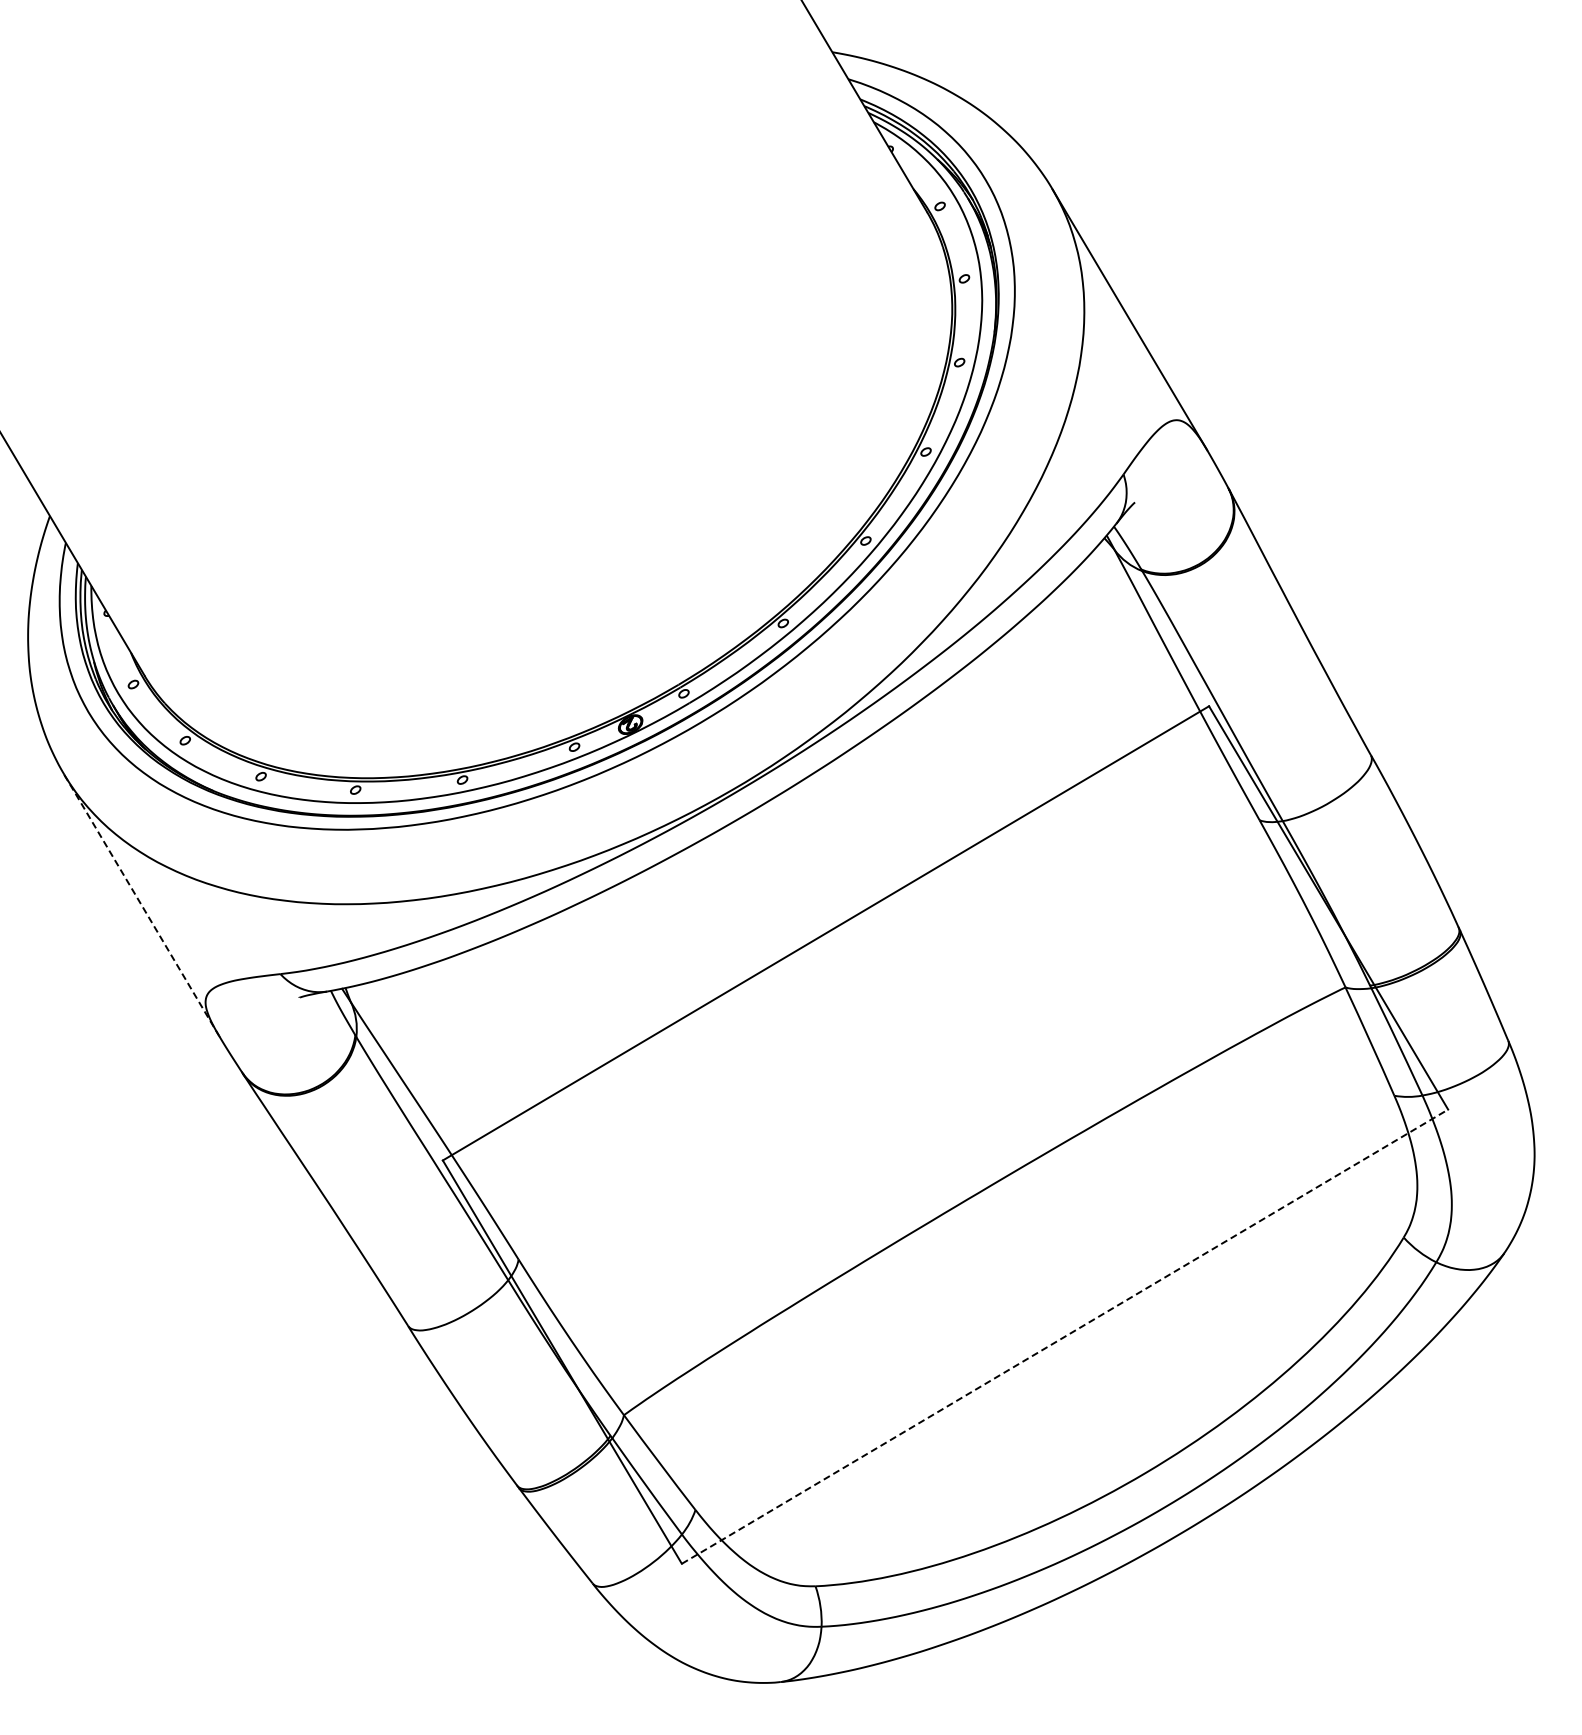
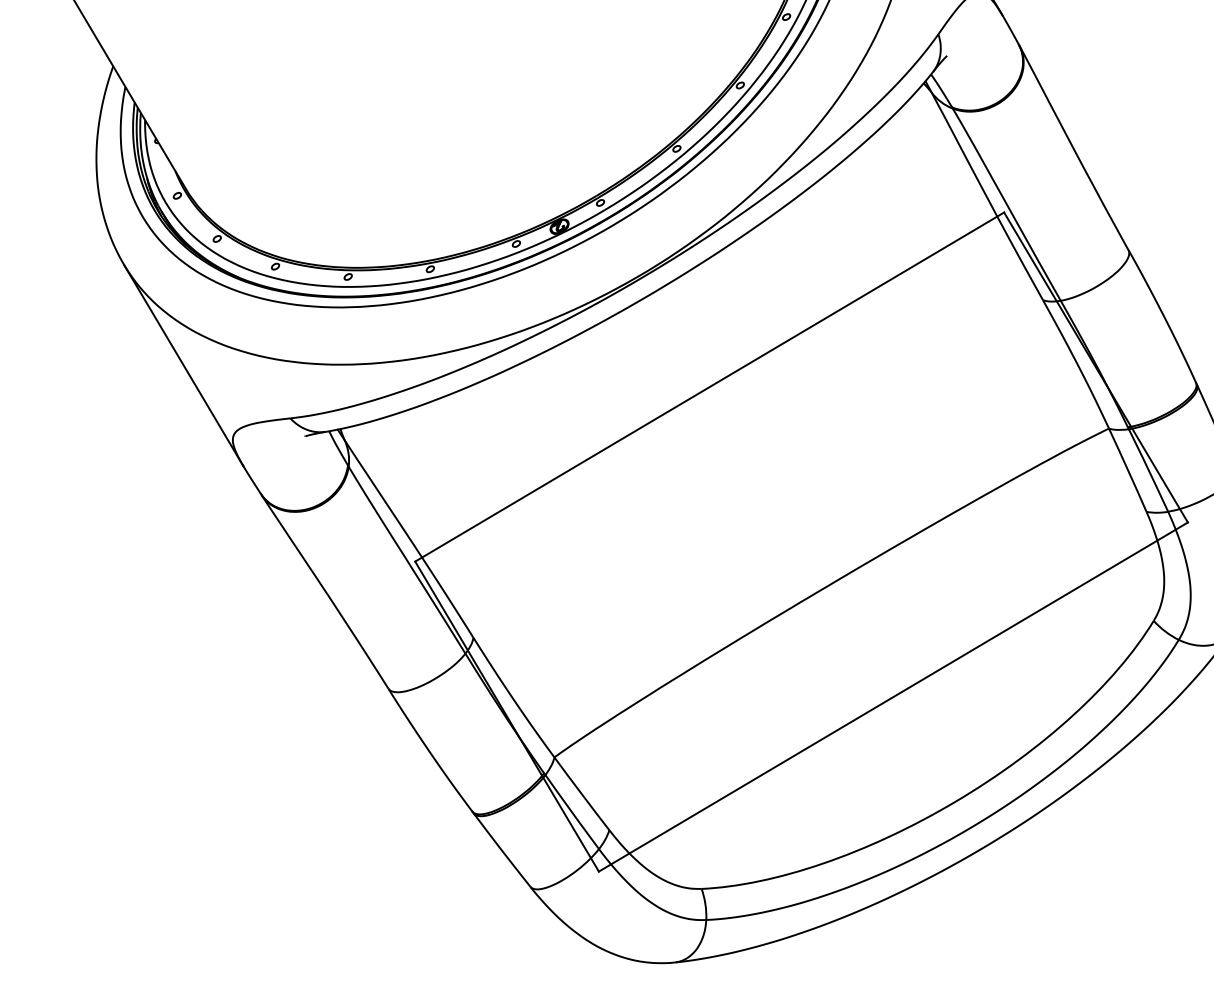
line: (141, 905) -> (183, 365), dashed -> solid
line: (1065, 1336) -> (893, 696), dashed -> solid

